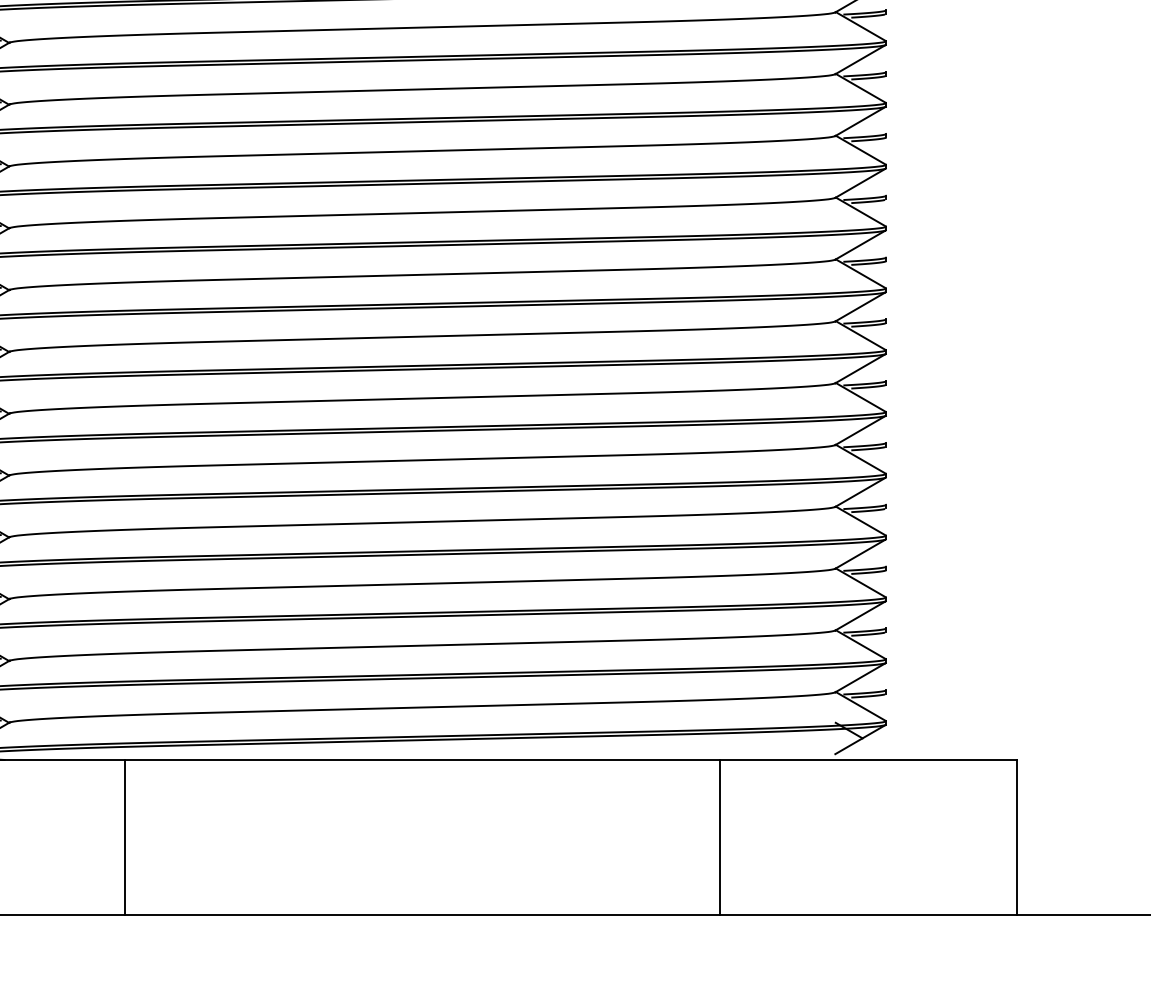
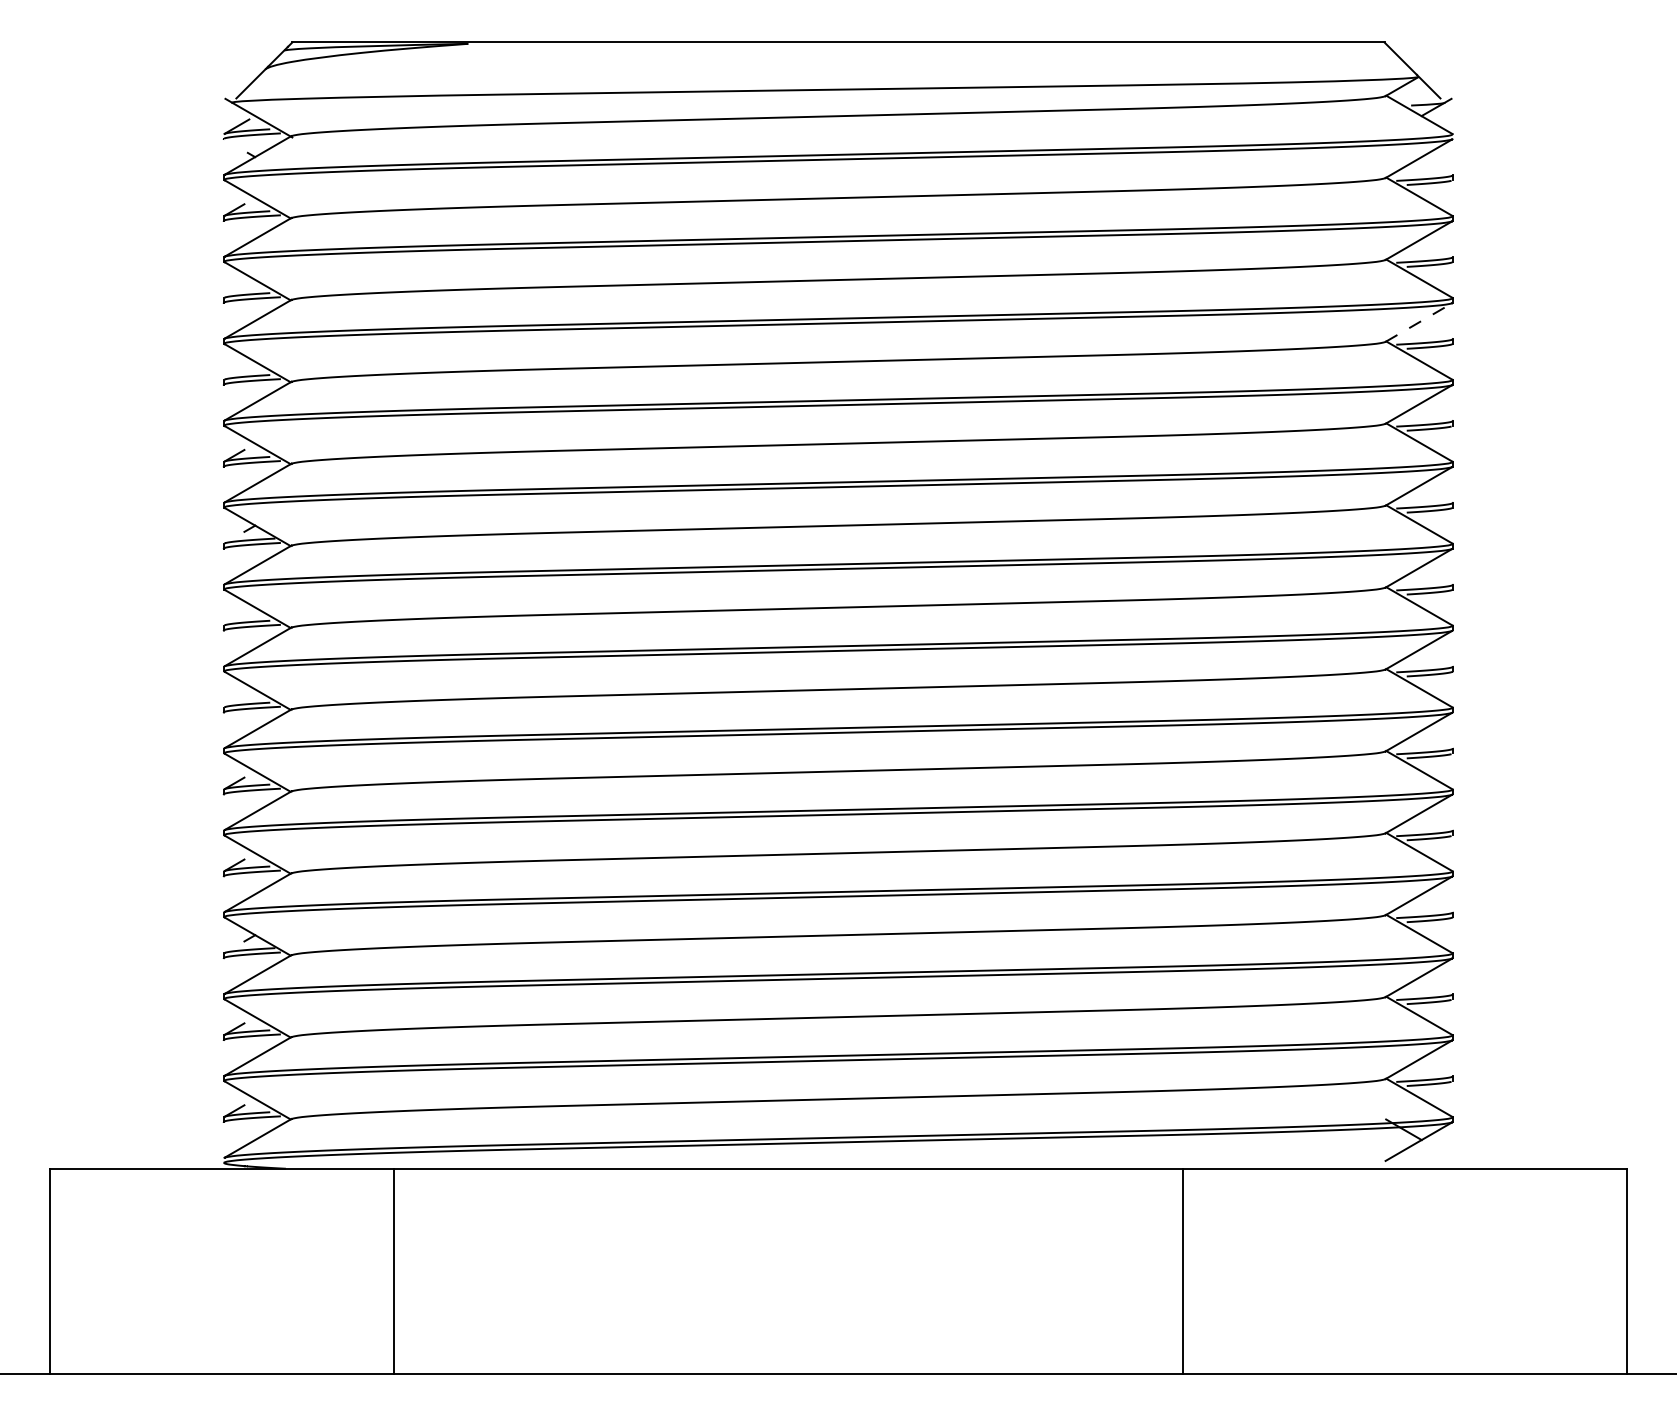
line: (860, 121) -> (1419, 322), solid -> dashed
line: (125, 836) -> (394, 1270), moved
line: (719, 836) -> (1182, 1270), moved

